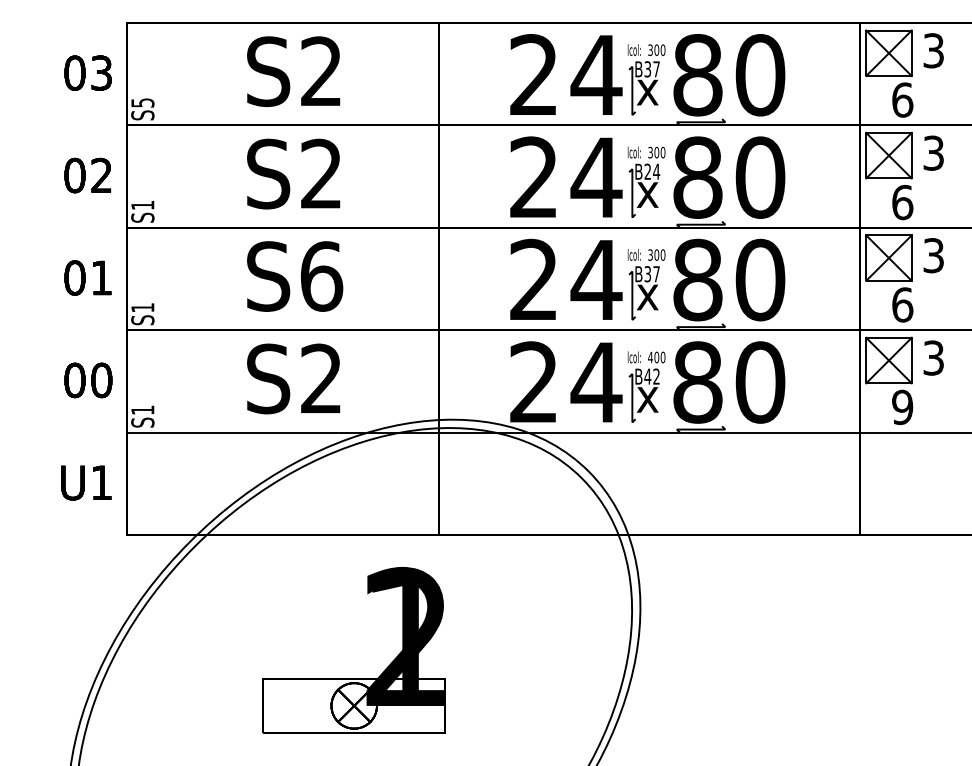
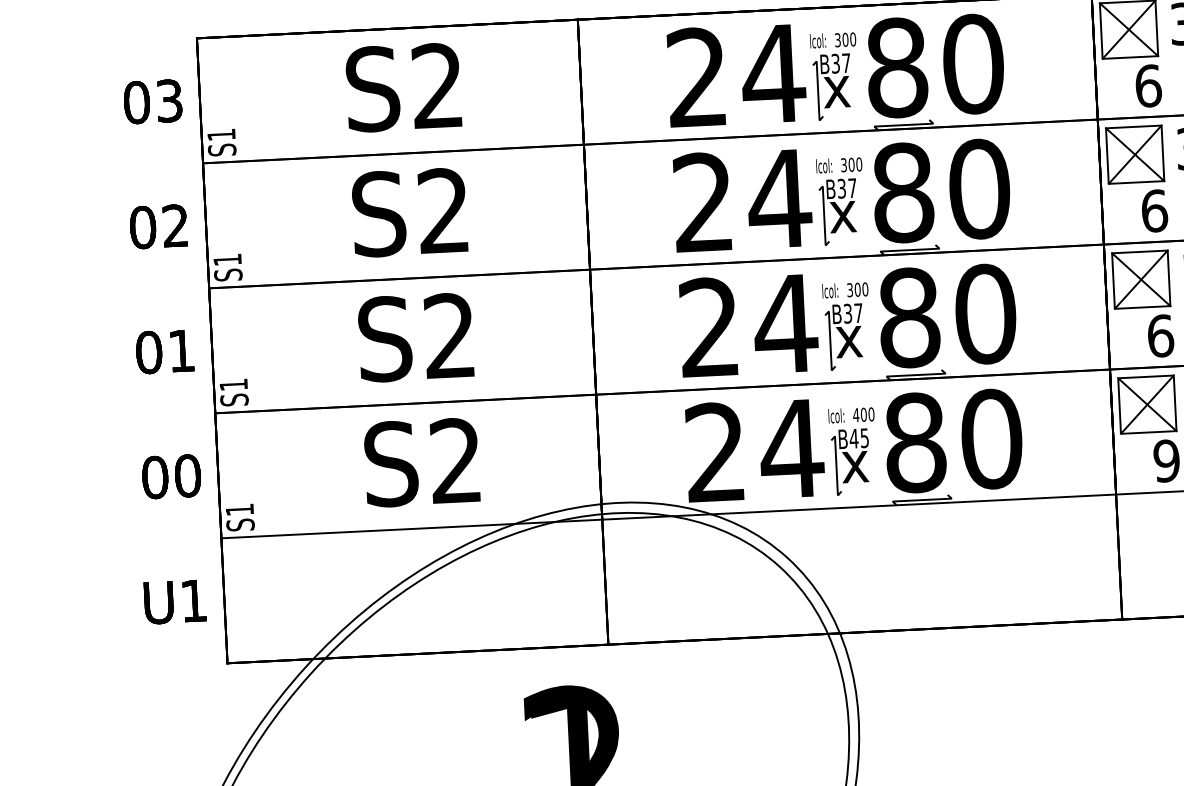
text: (142, 102) -> (221, 134), S5 -> S1
text: (652, 171) -> (847, 188), B24 -> B37
text: (321, 276) -> (449, 335), S6 -> S2
text: (656, 376) -> (864, 438), B42 -> B45

